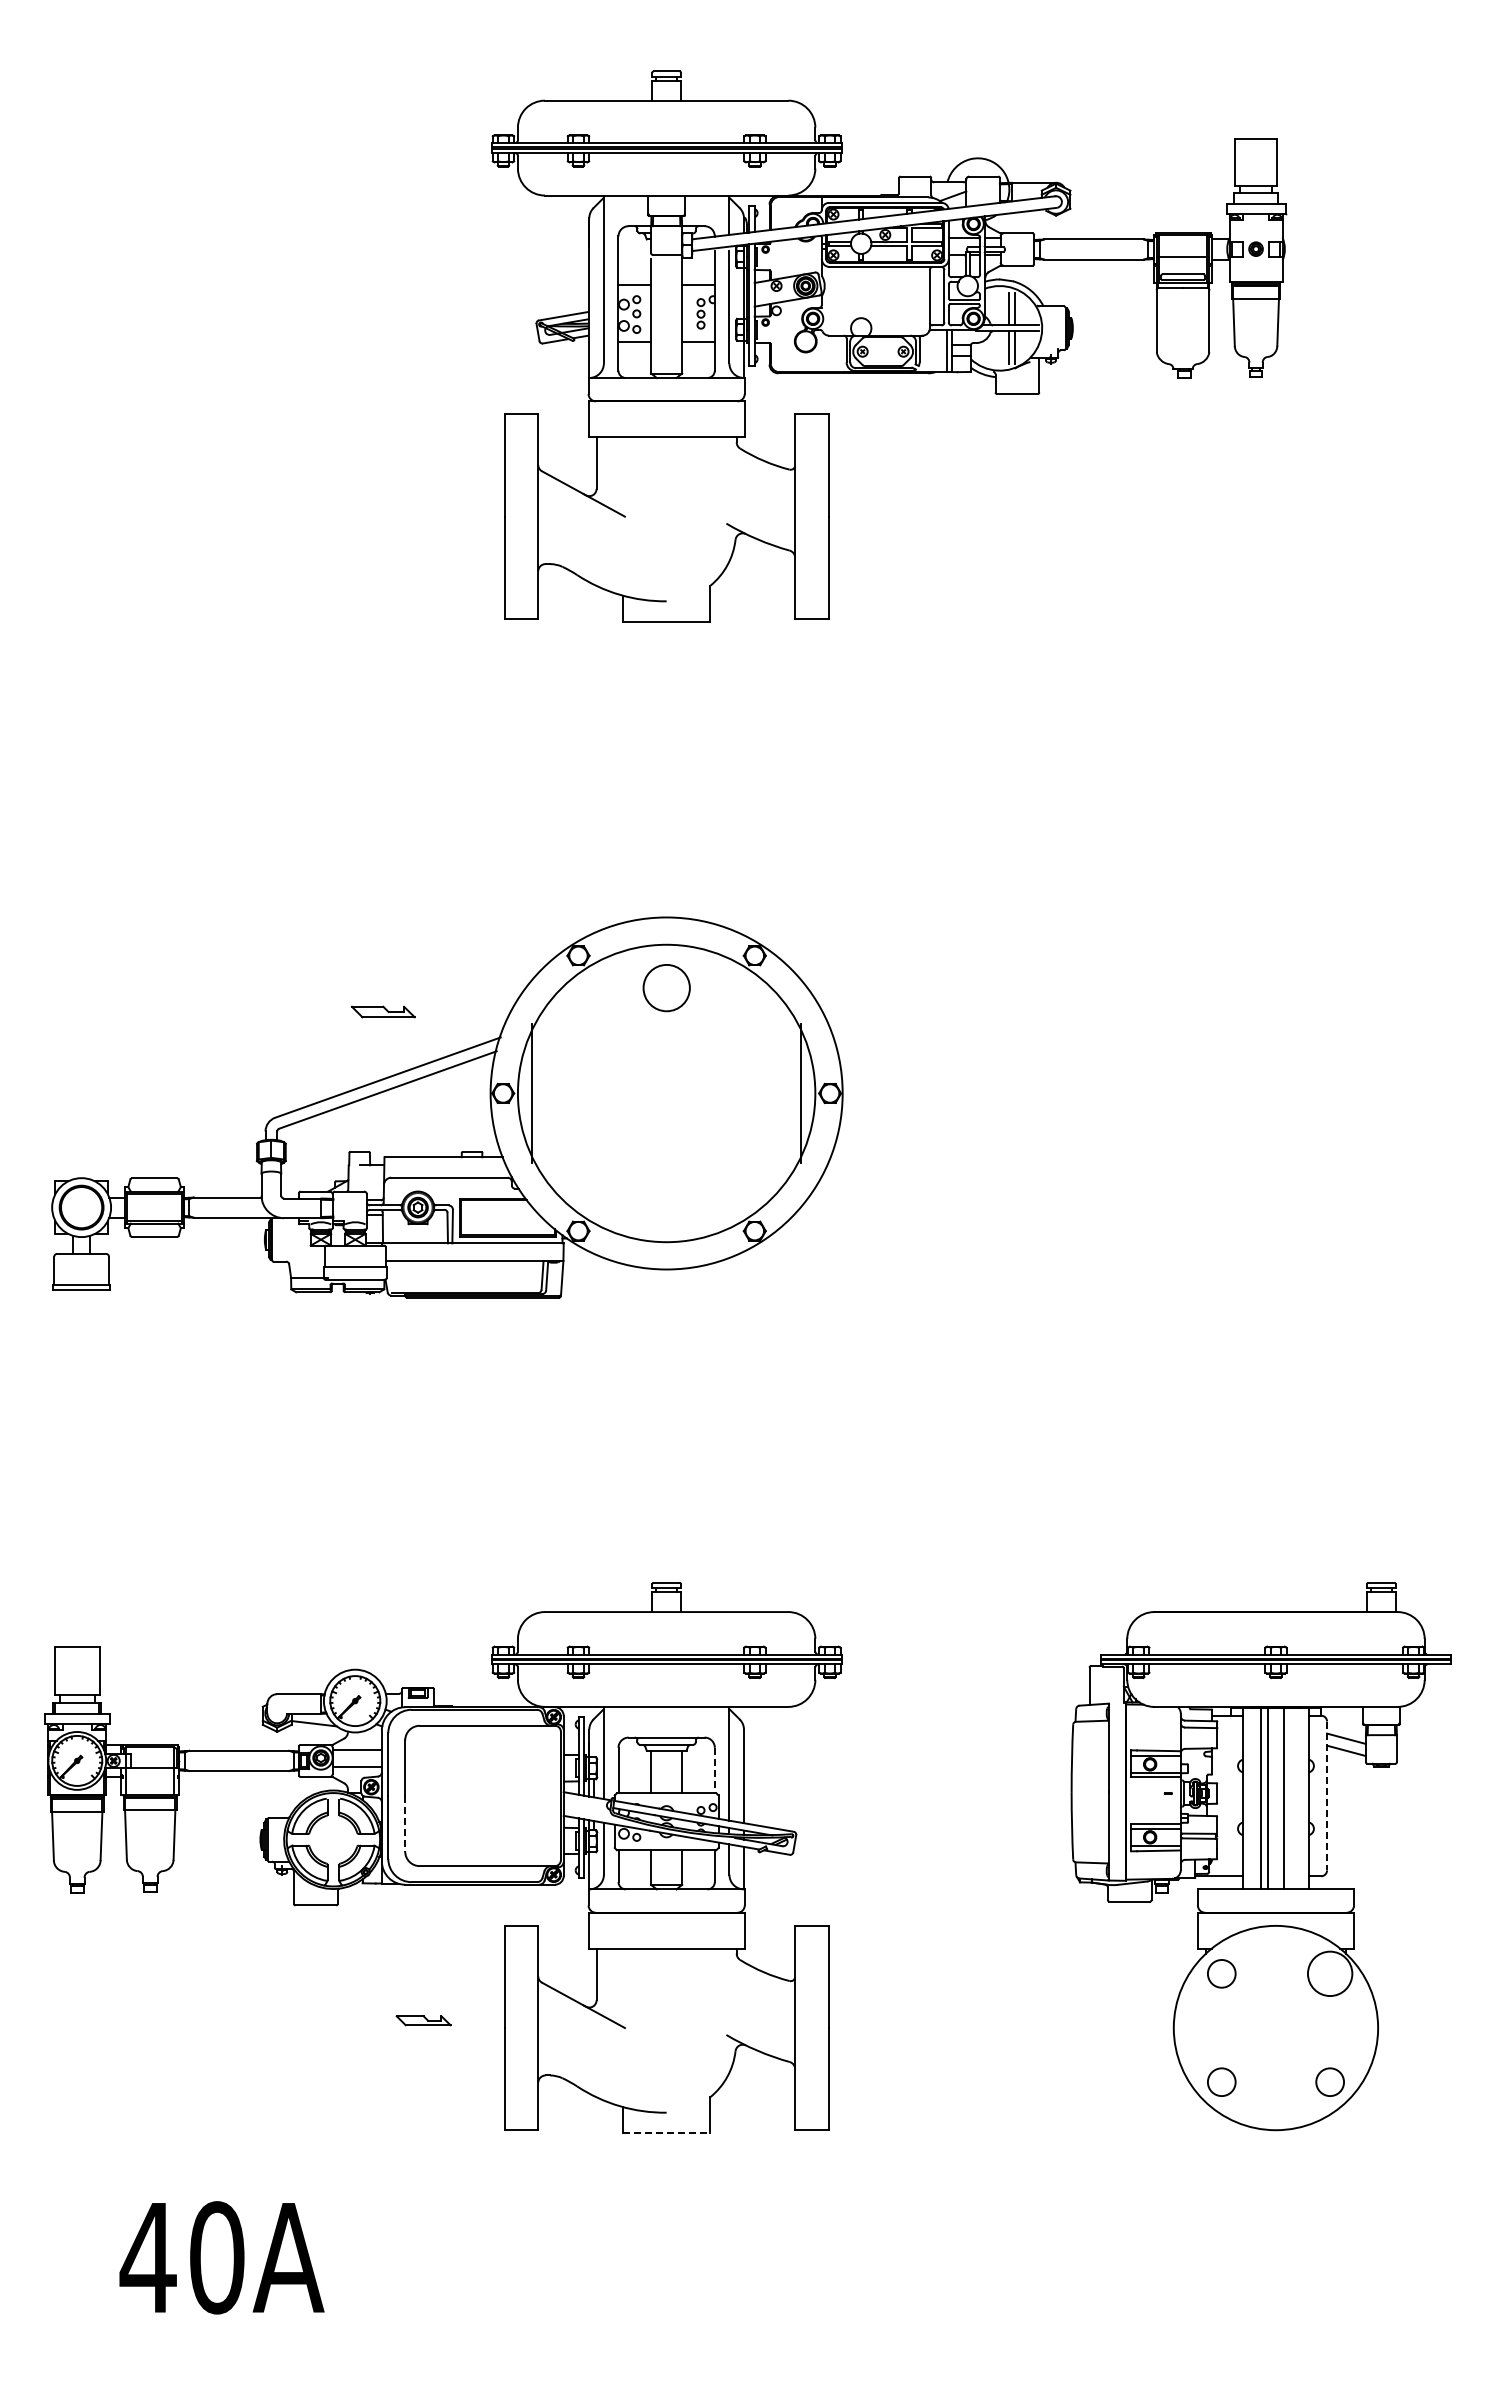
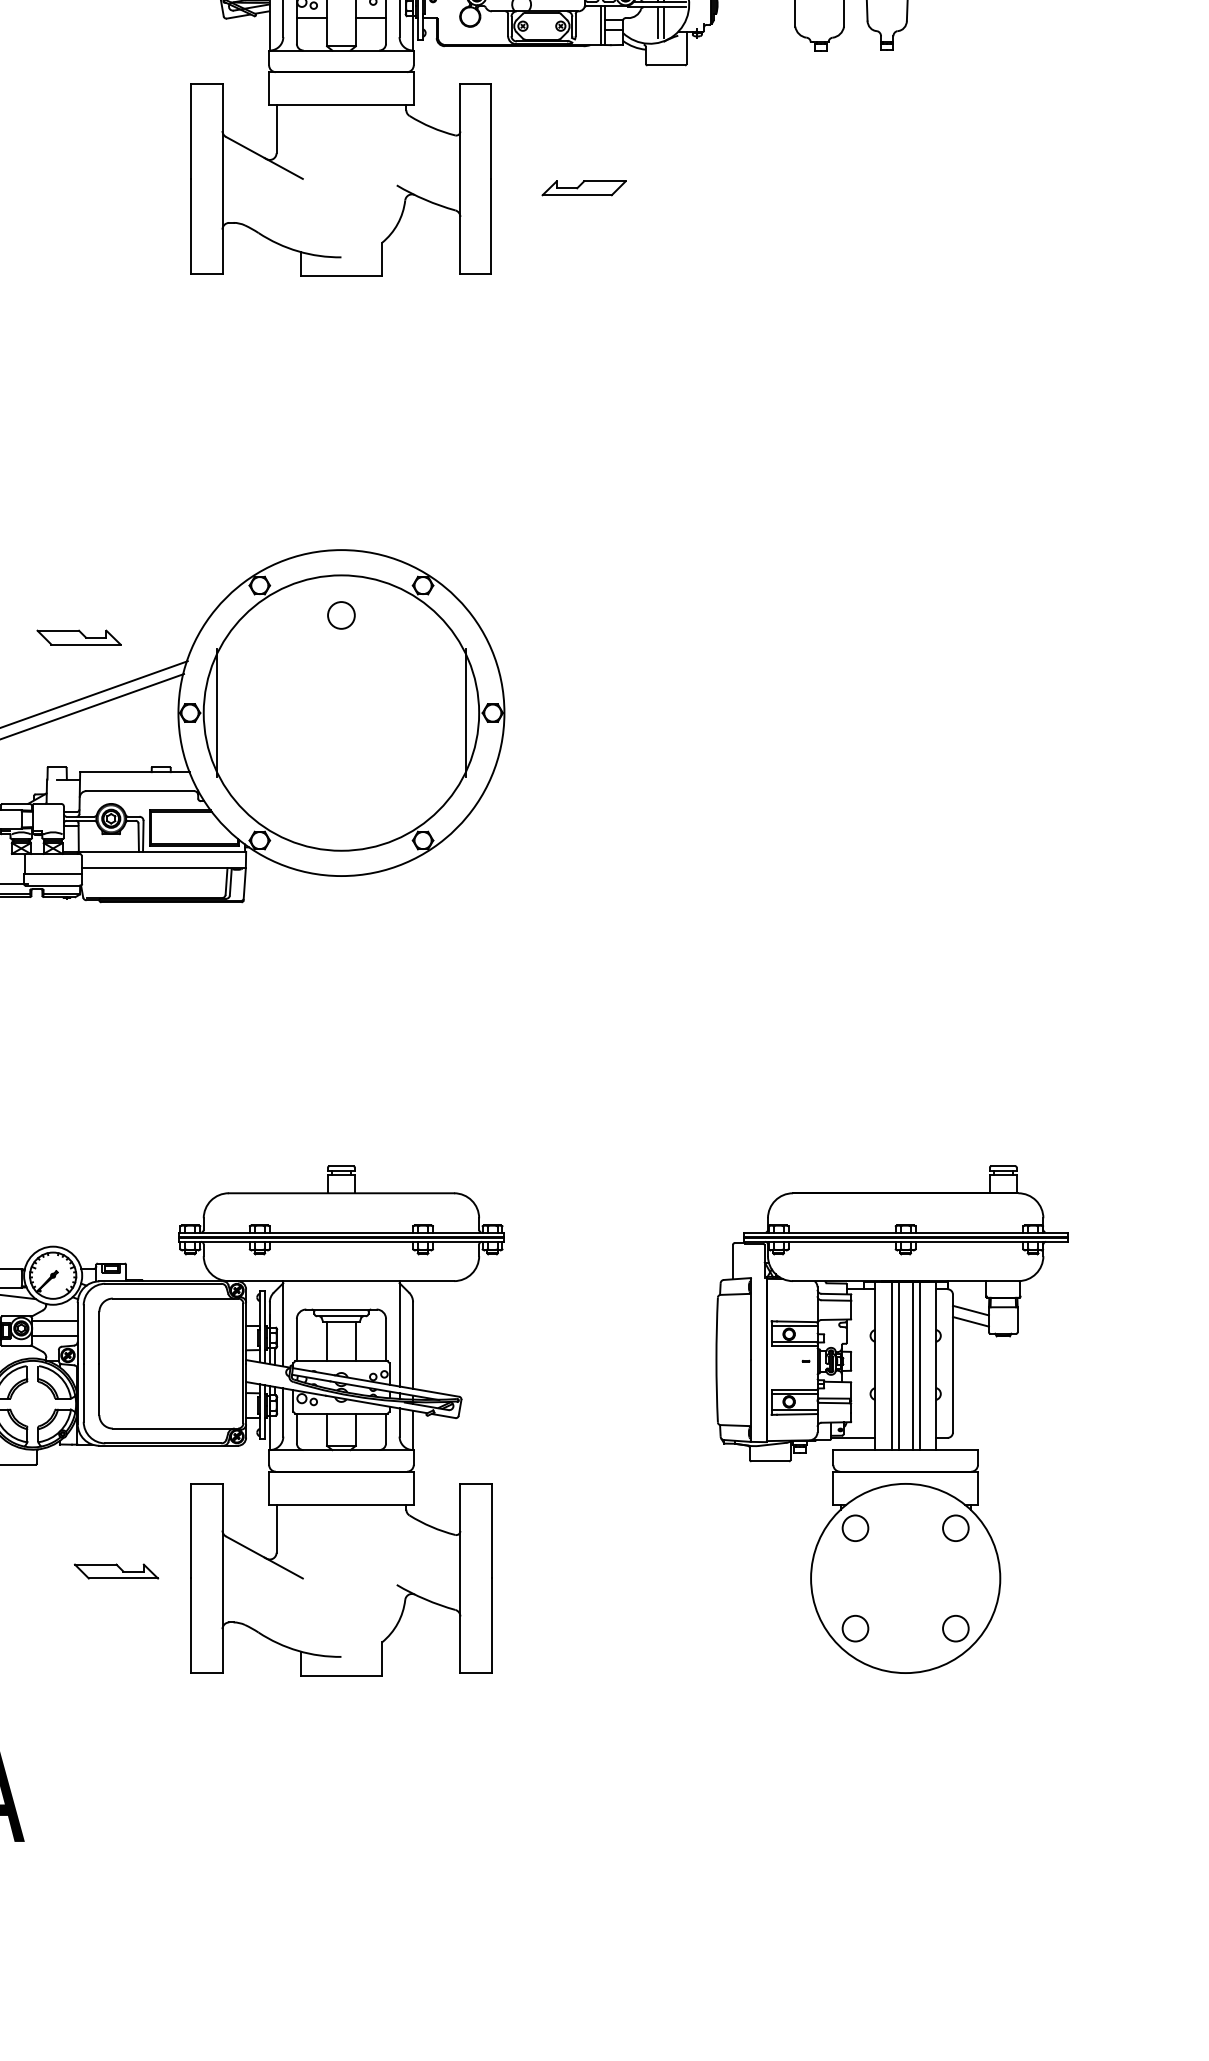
part: (928, 526) -> (583, 188), added
circle: (666, 987) -> (341, 614), size x0.62
part: (383, 1011) -> (79, 637), size x1.43
line: (714, 1770) -> (385, 1340), dashed -> solid
line: (1327, 1796) -> (953, 1364), dashed -> solid
line: (1290, 1798) -> (919, 1365), added
line: (405, 1823) -> (99, 1389), dashed -> solid
circle: (1330, 1973) -> (956, 1527), size x0.62
part: (423, 2020) -> (116, 1571), size x1.67
line: (666, 2133) -> (341, 1676), dashed -> solid

